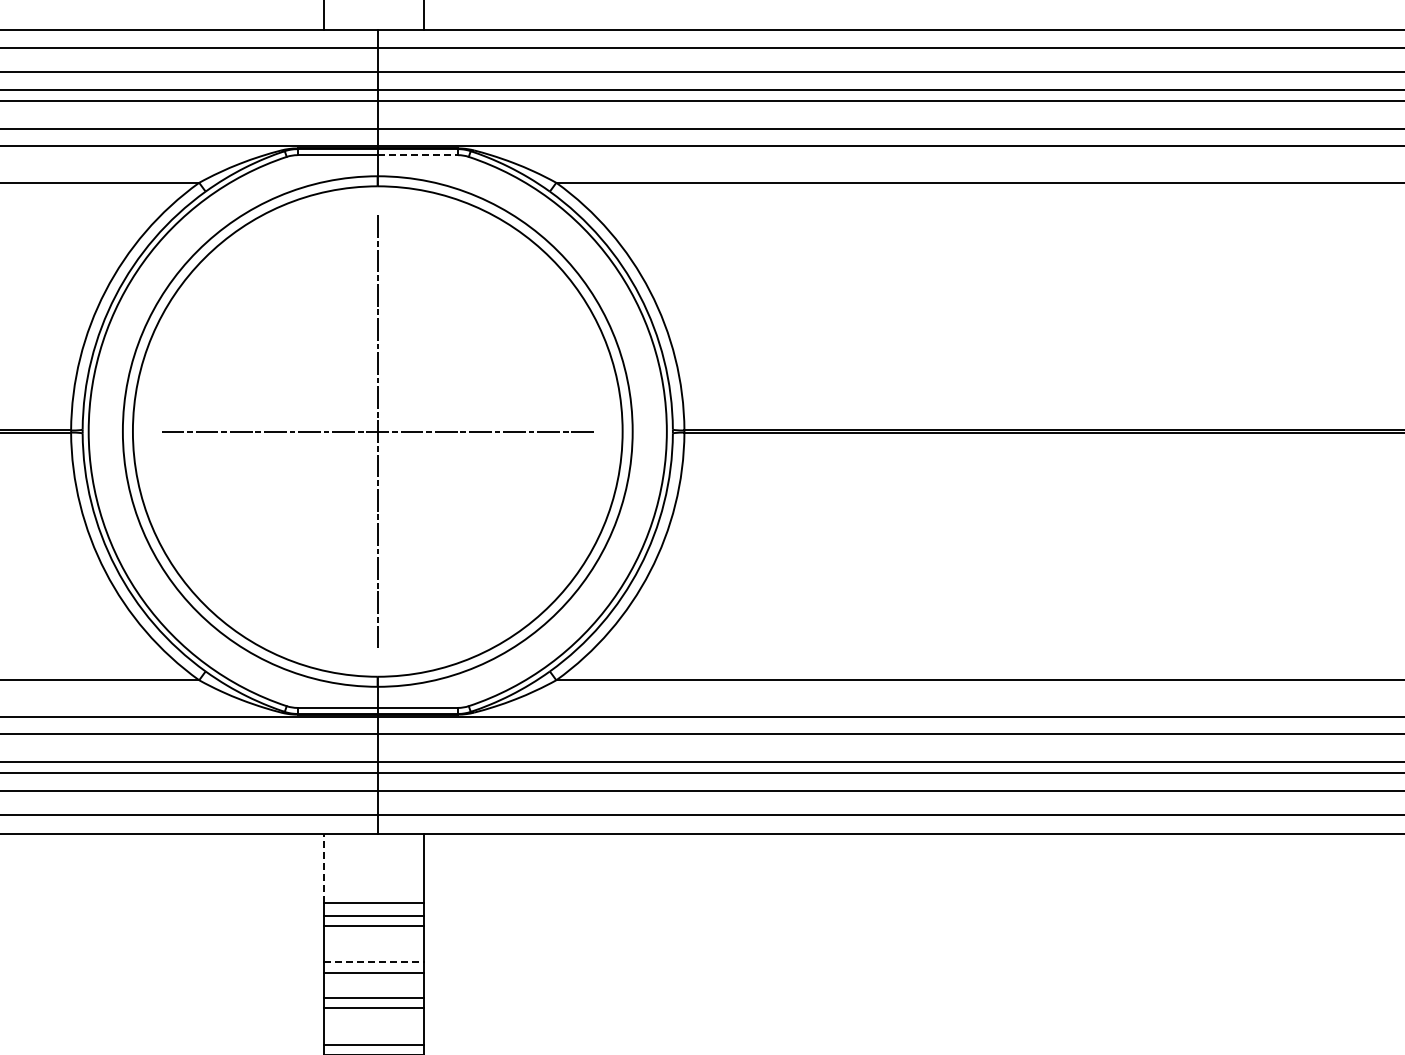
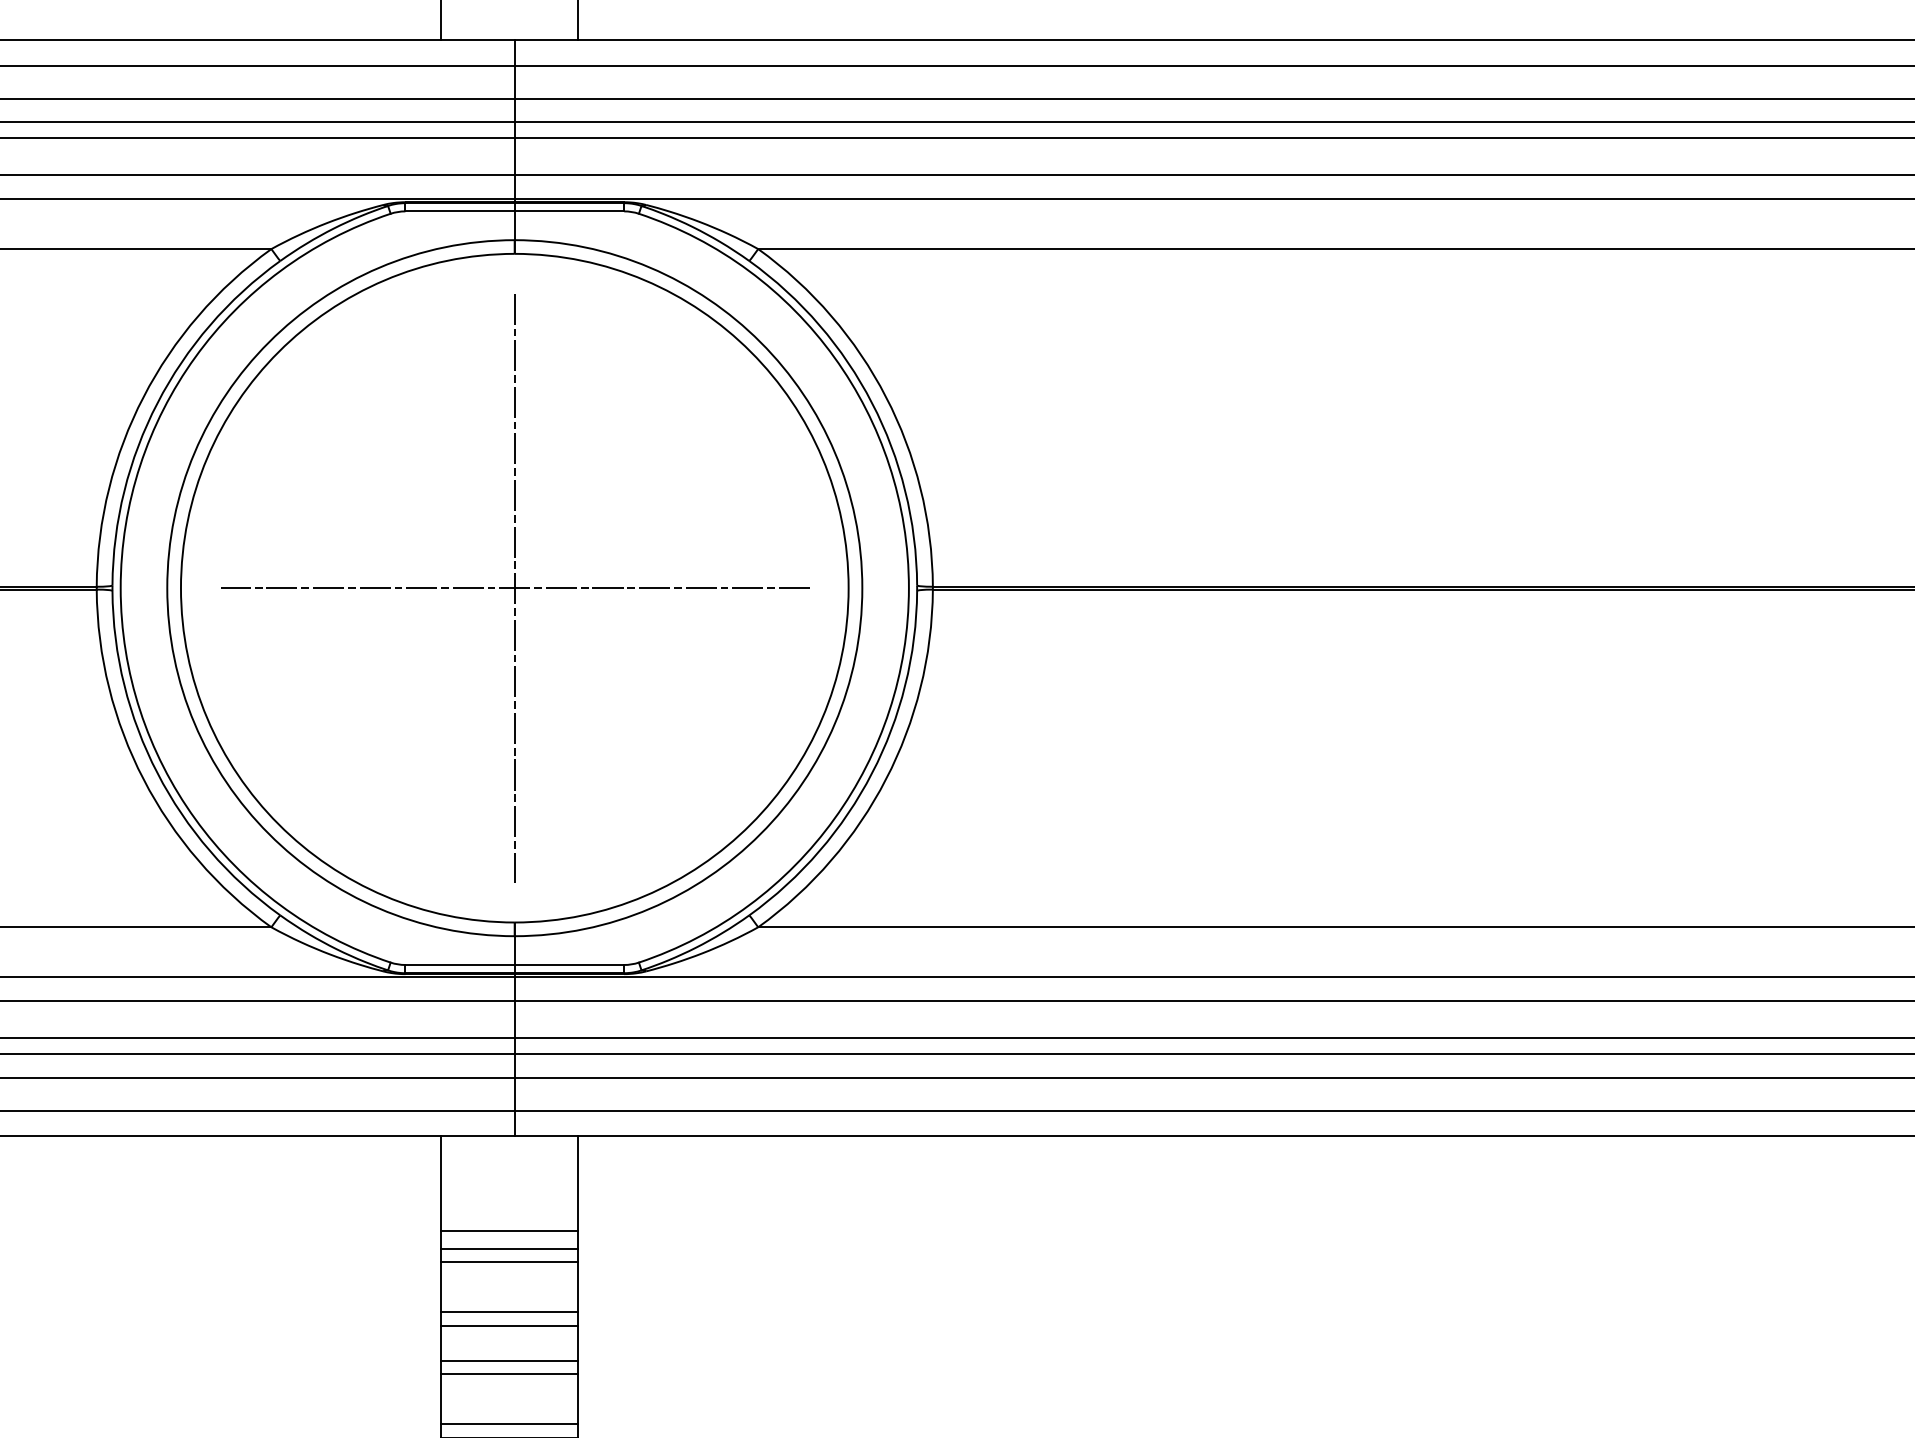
line: (418, 155) -> (570, 211), dashed -> solid
line: (323, 868) -> (440, 1183), dashed -> solid
line: (374, 962) -> (510, 1312), dashed -> solid

